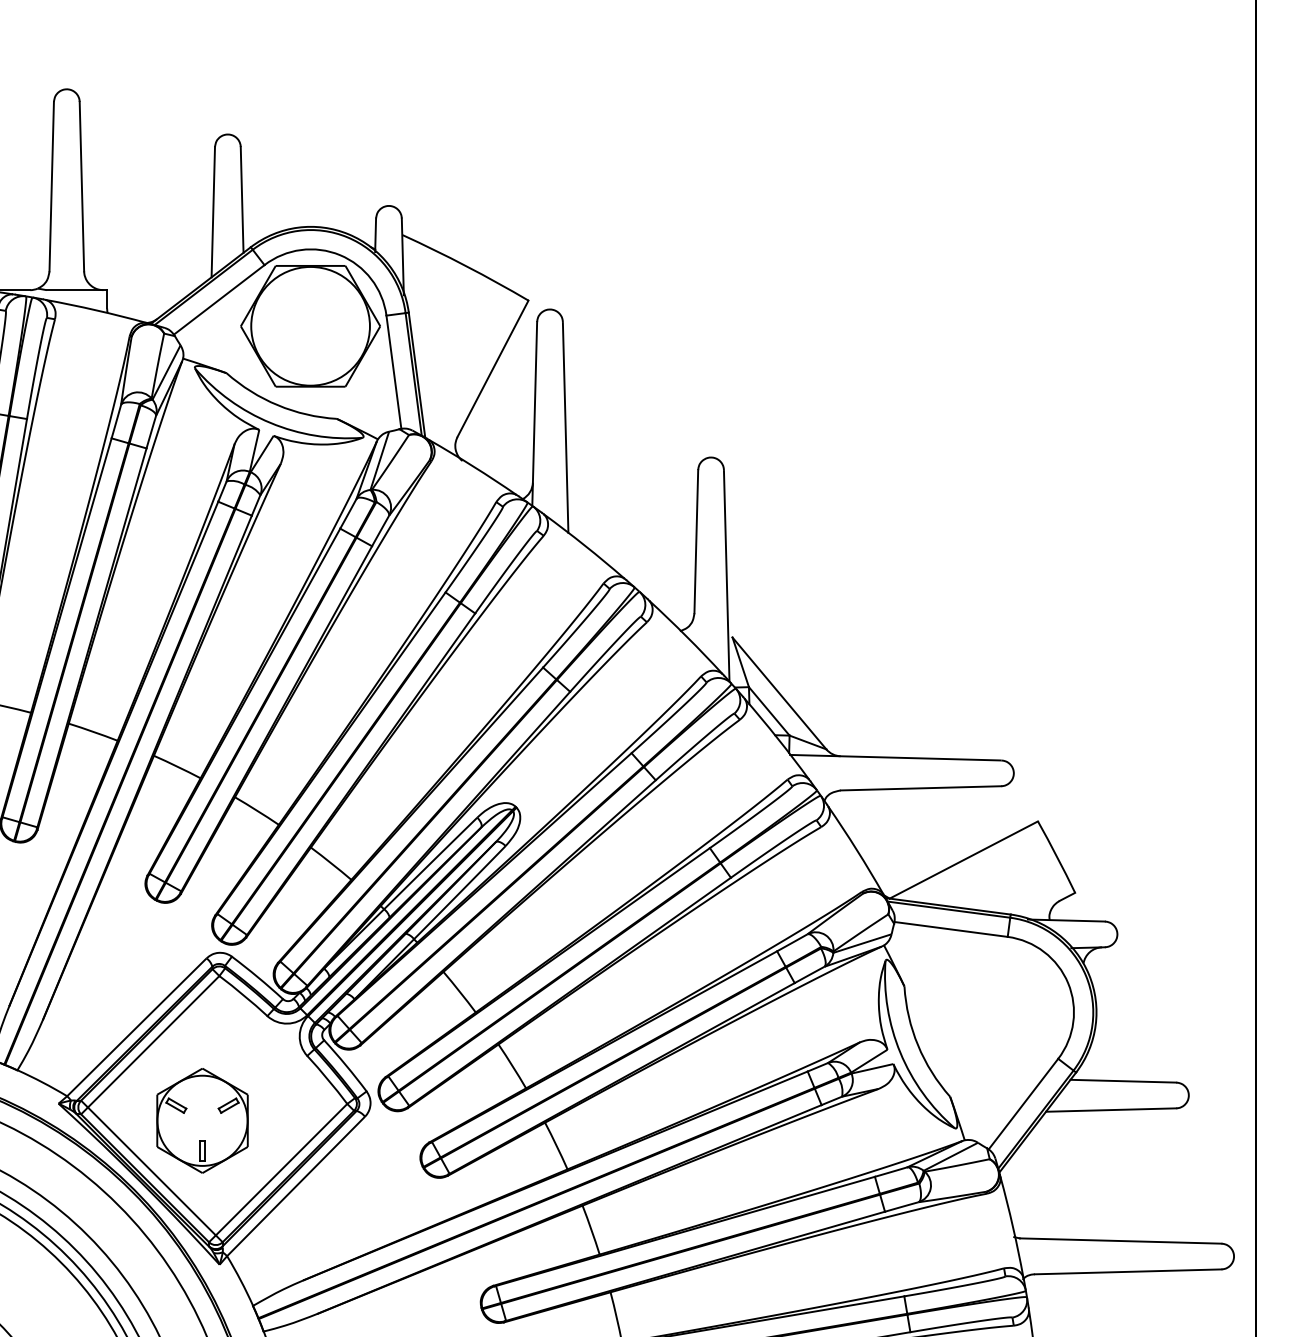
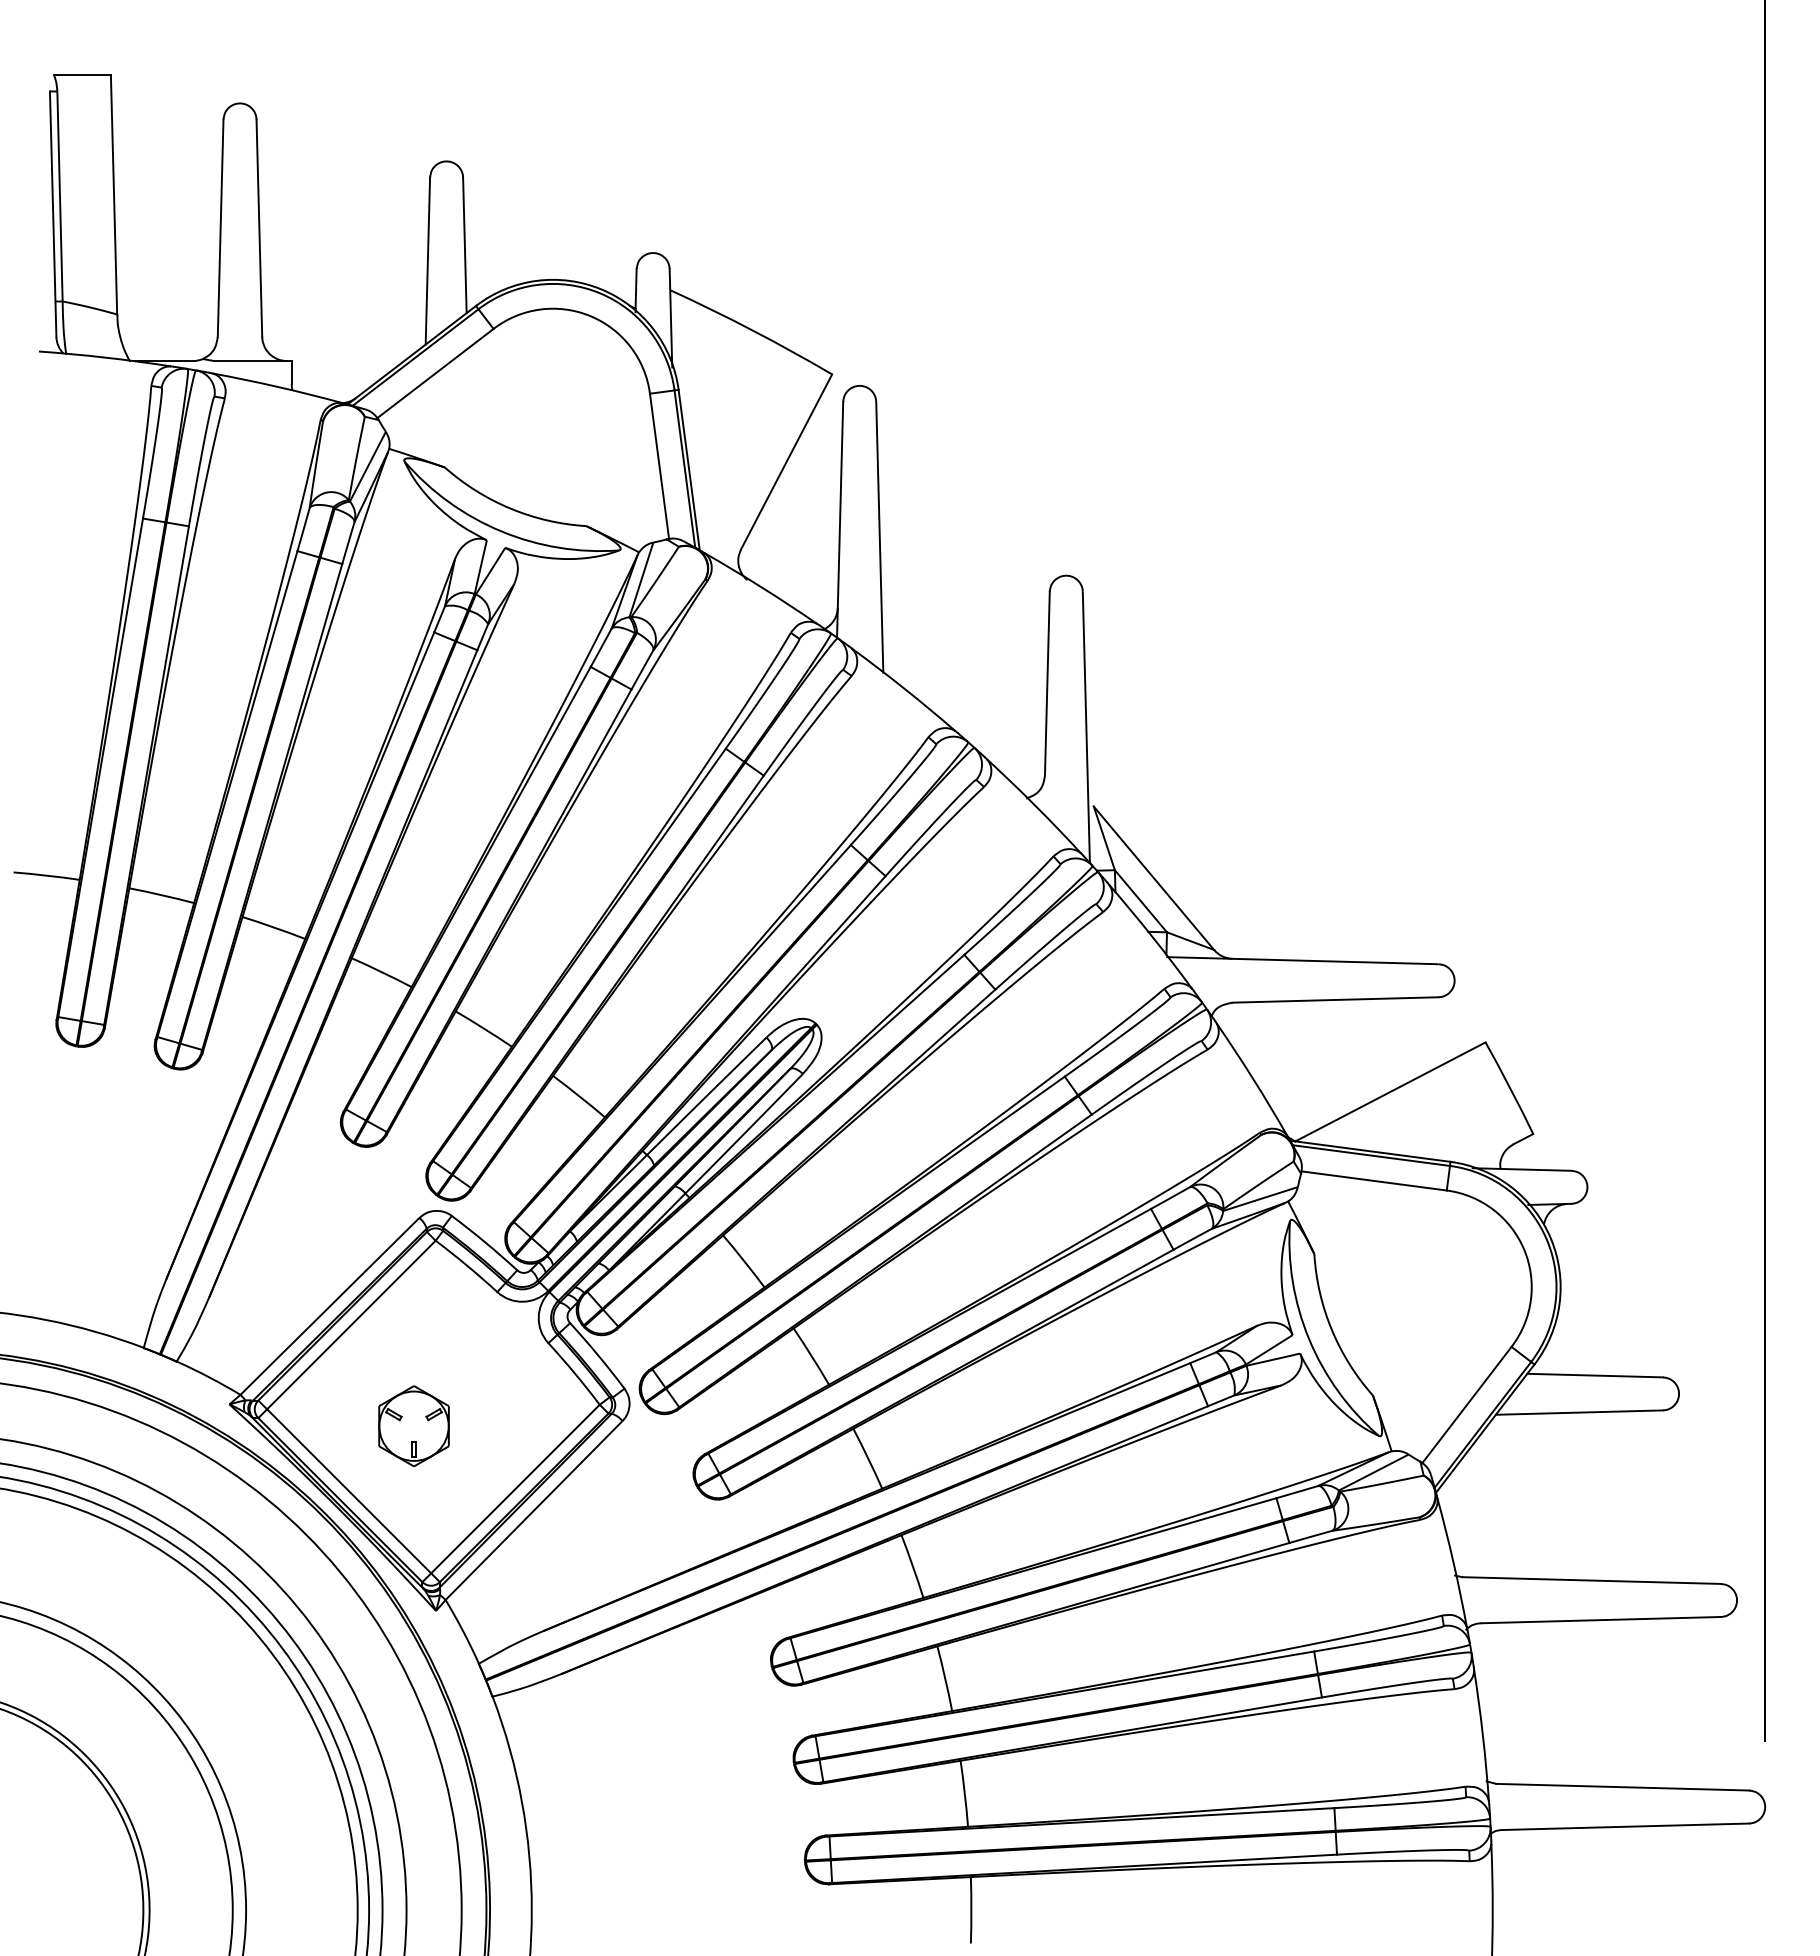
part: (310, 326) -> (552, 407), removed
part: (202, 1120) -> (413, 1425), size x0.6

